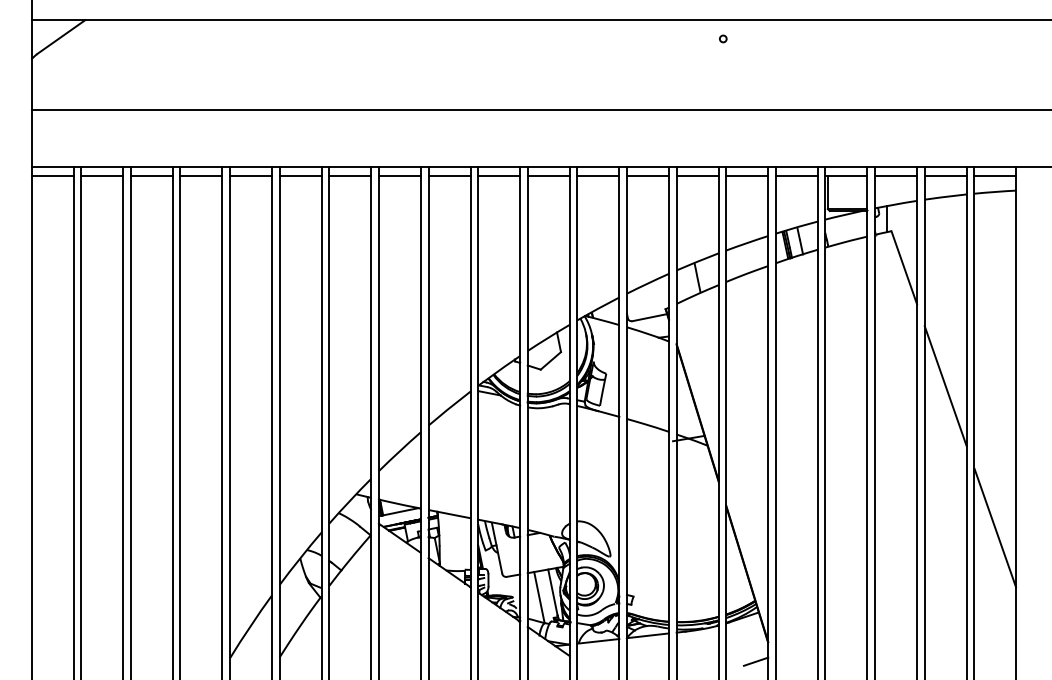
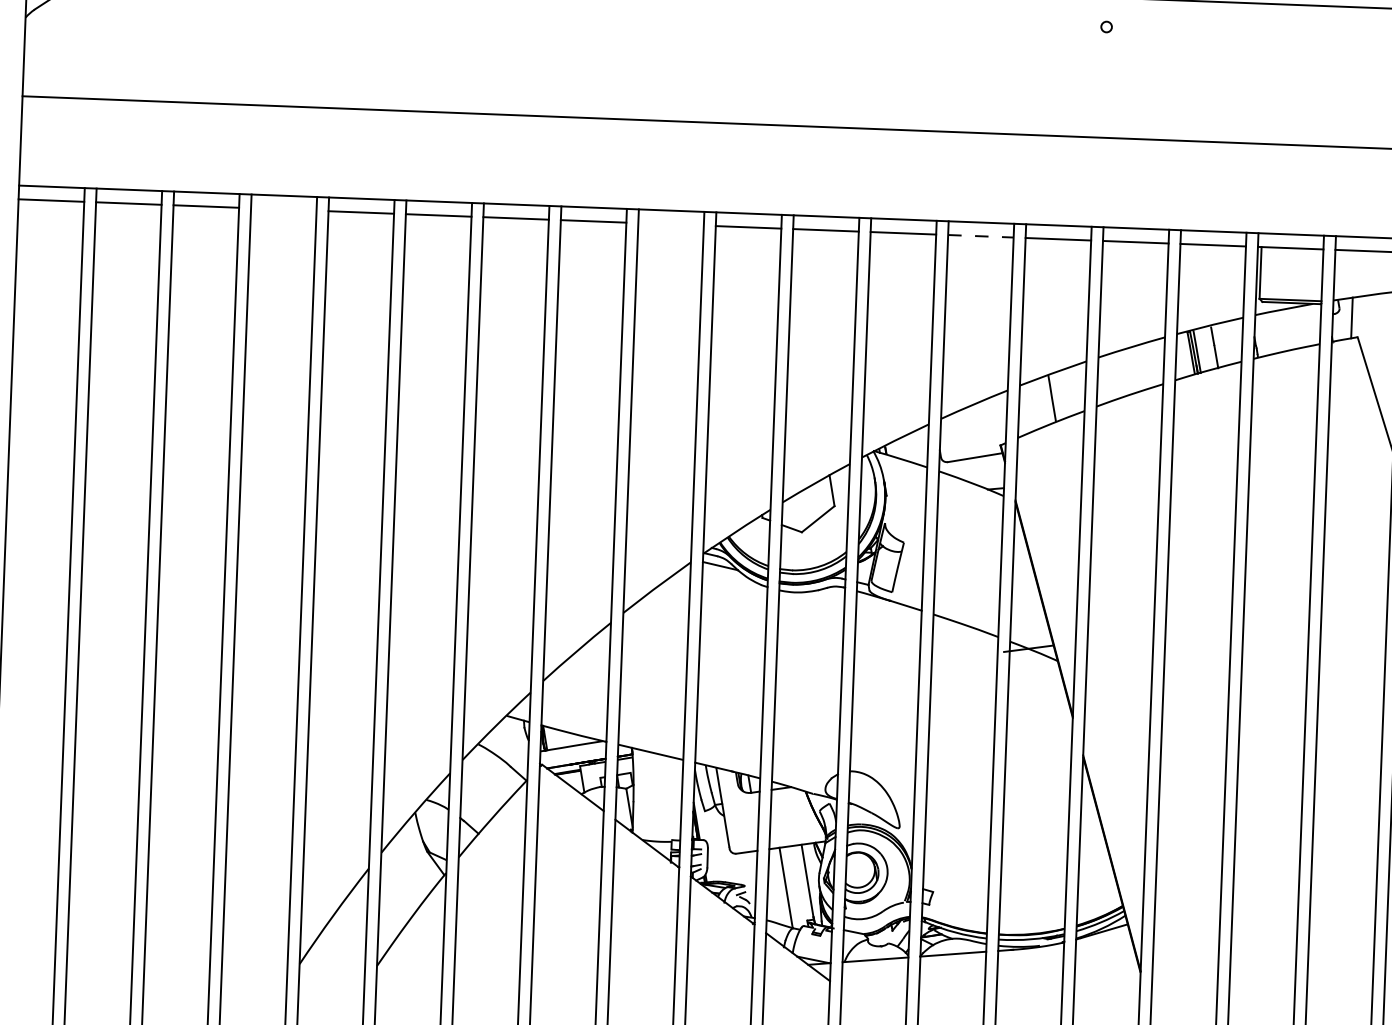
line: (201, 175) -> (283, 208), removed
line: (449, 175) -> (671, 223), removed
line: (648, 175) -> (981, 235), solid -> dashed
line: (755, 661) -> (1119, 1000), removed

